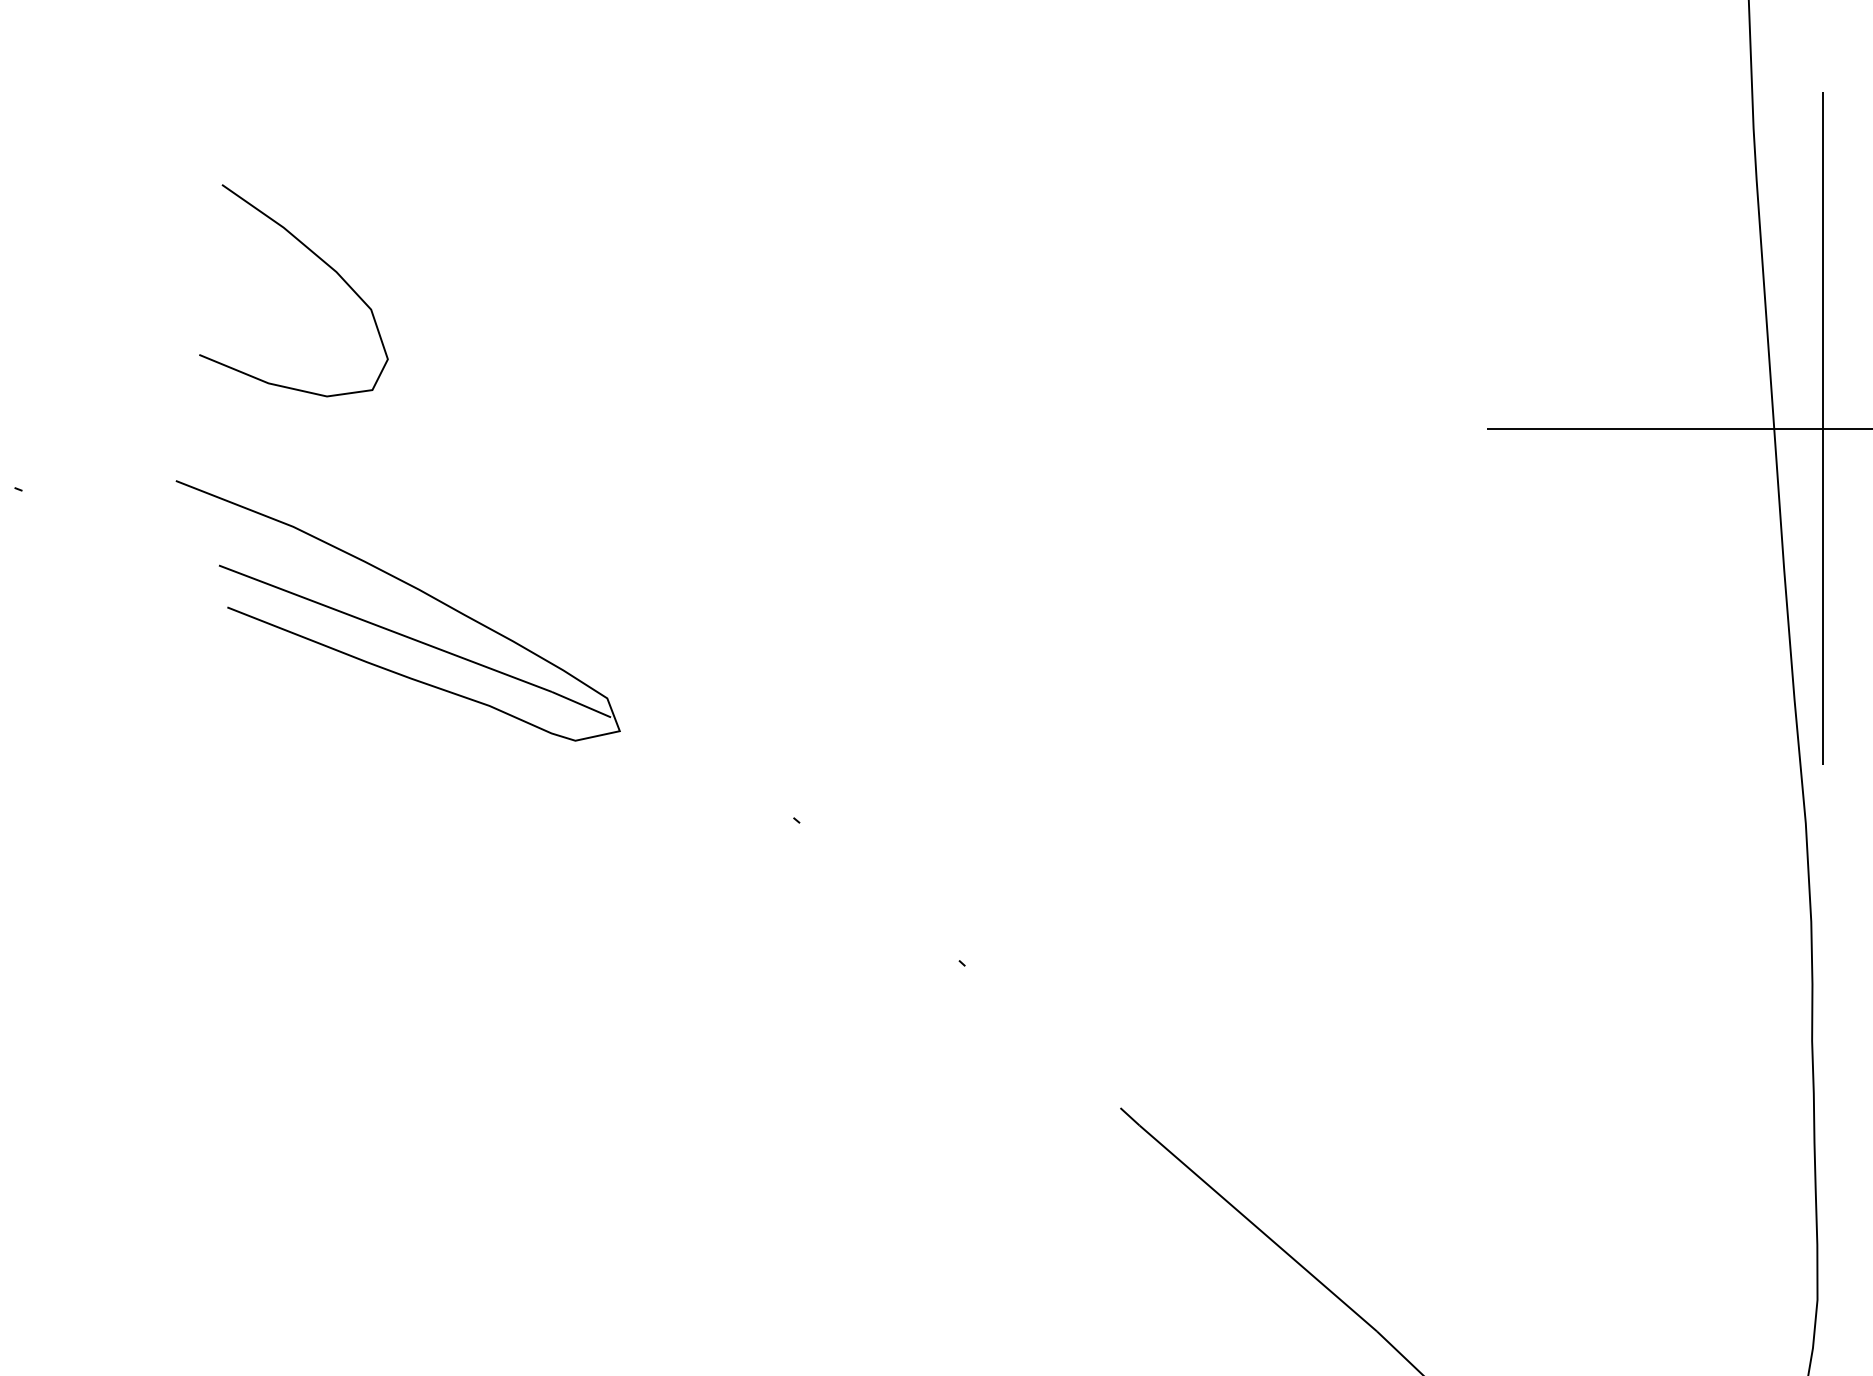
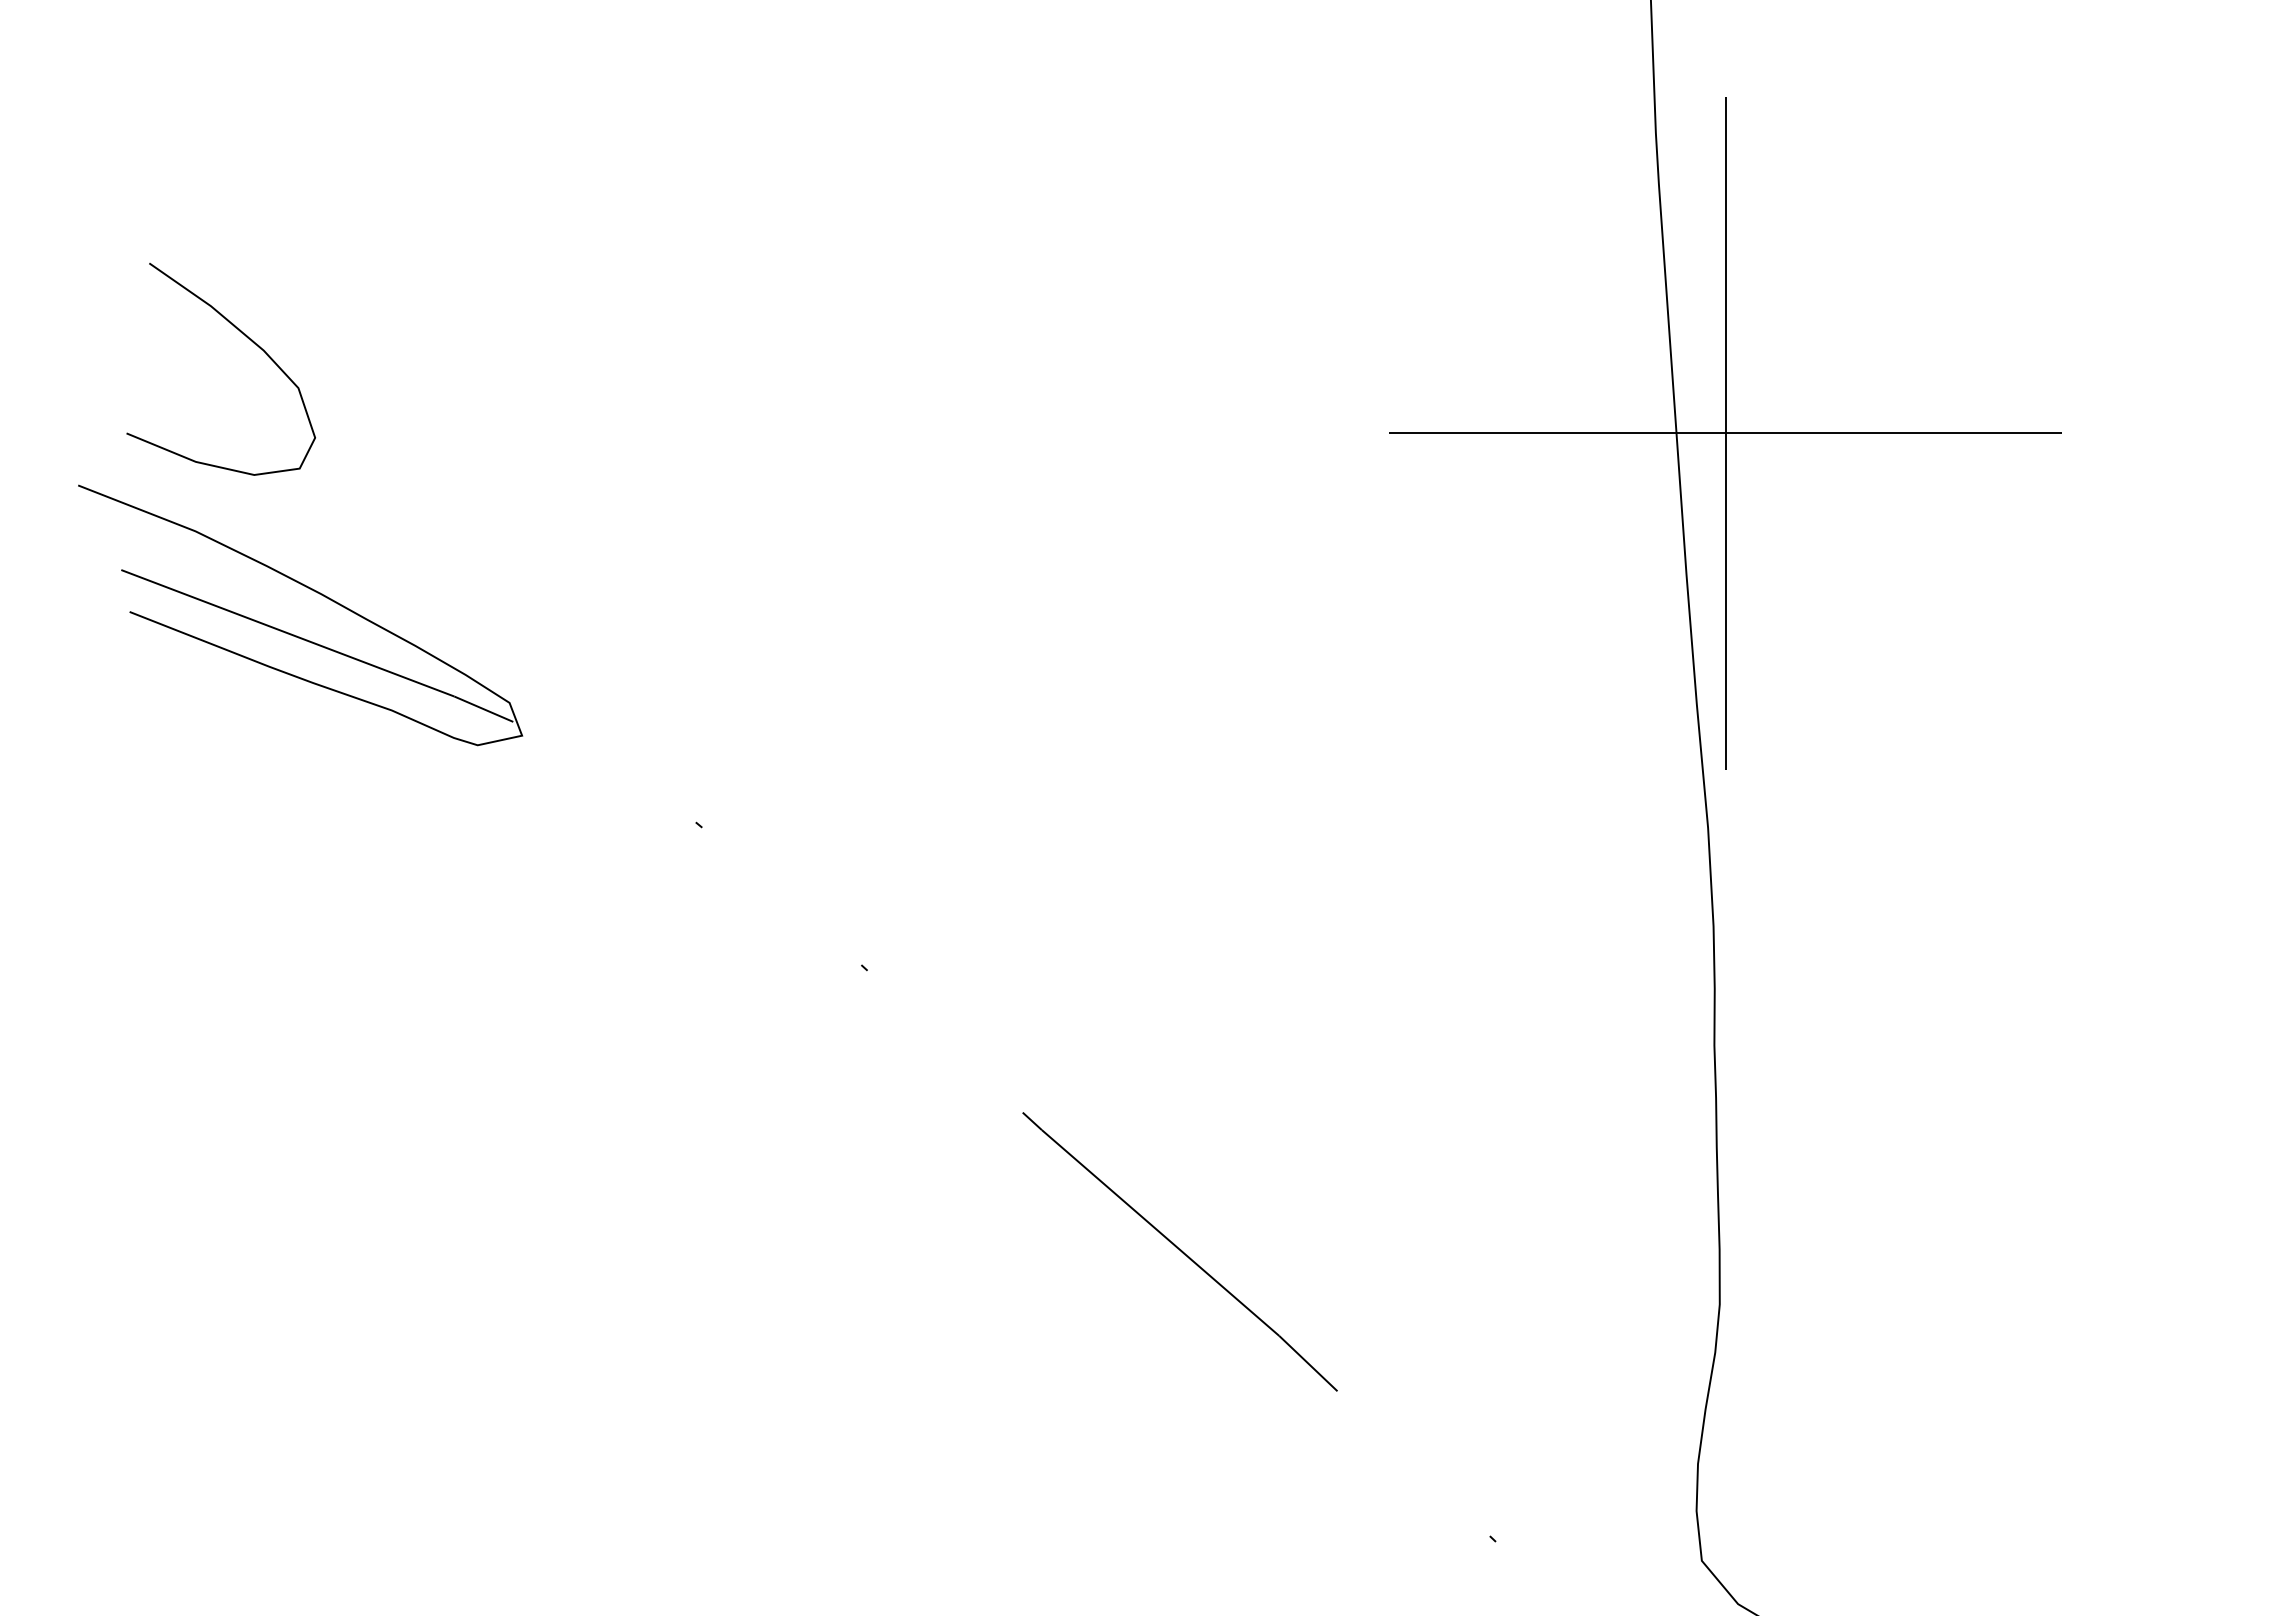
curve: (320, 259) -> (247, 338), moved

